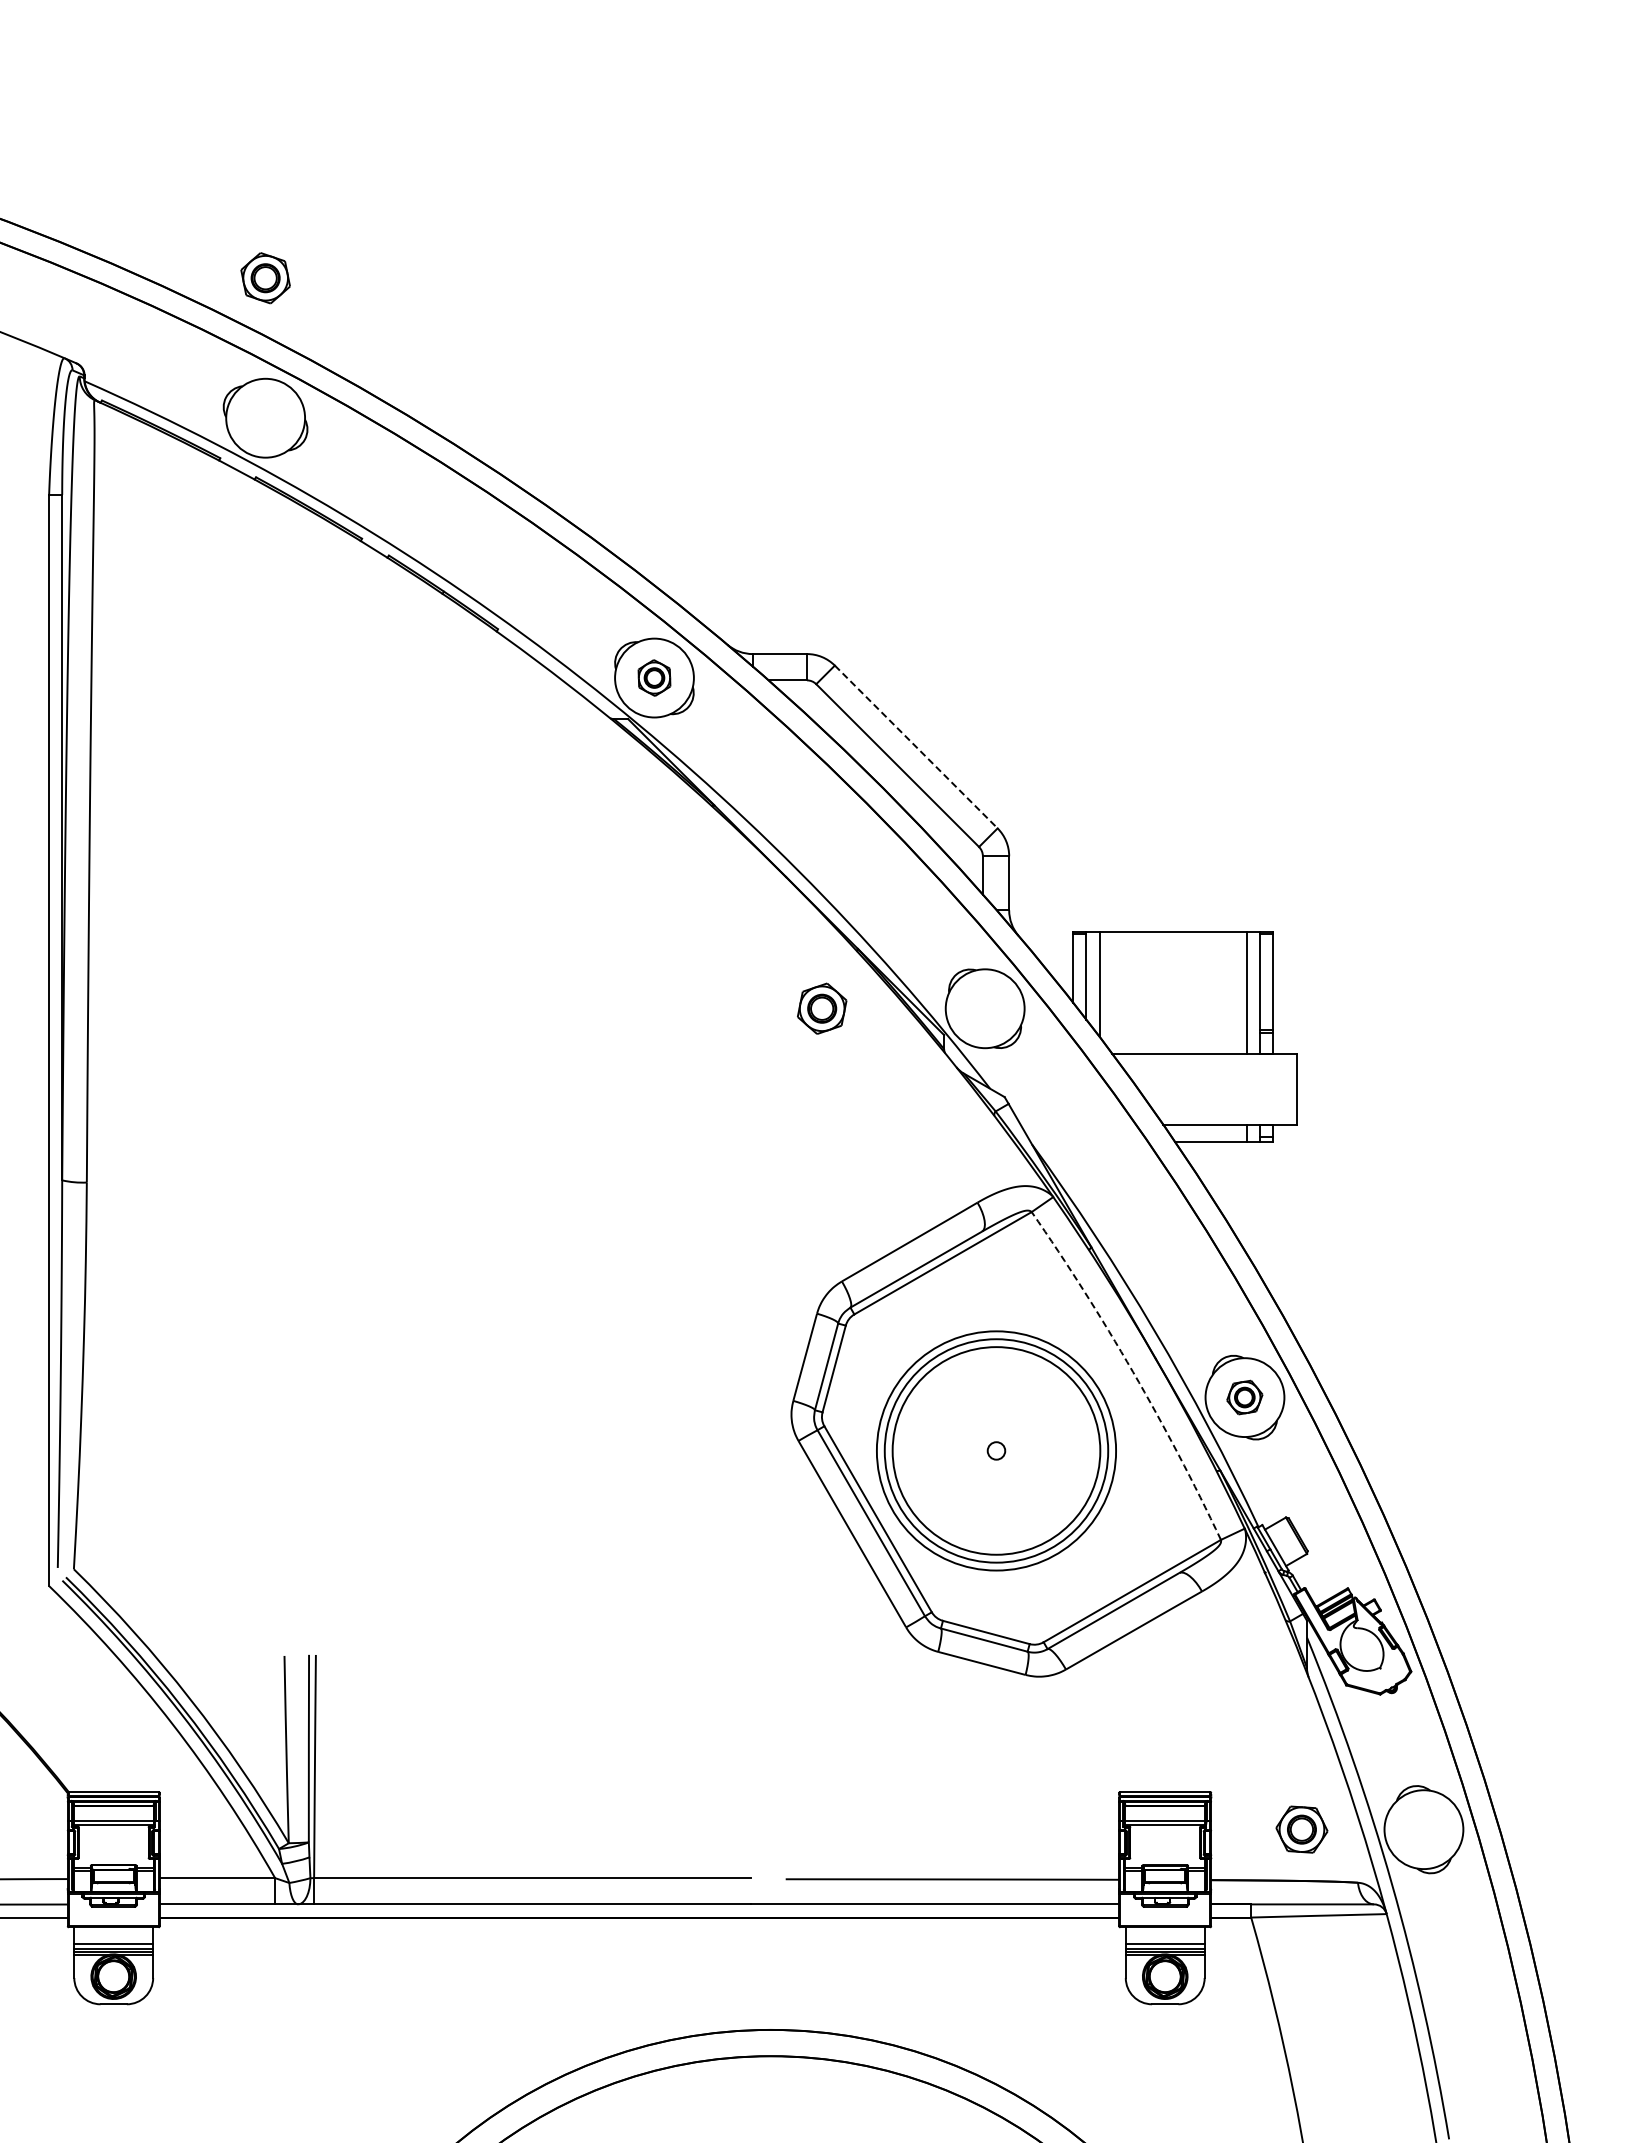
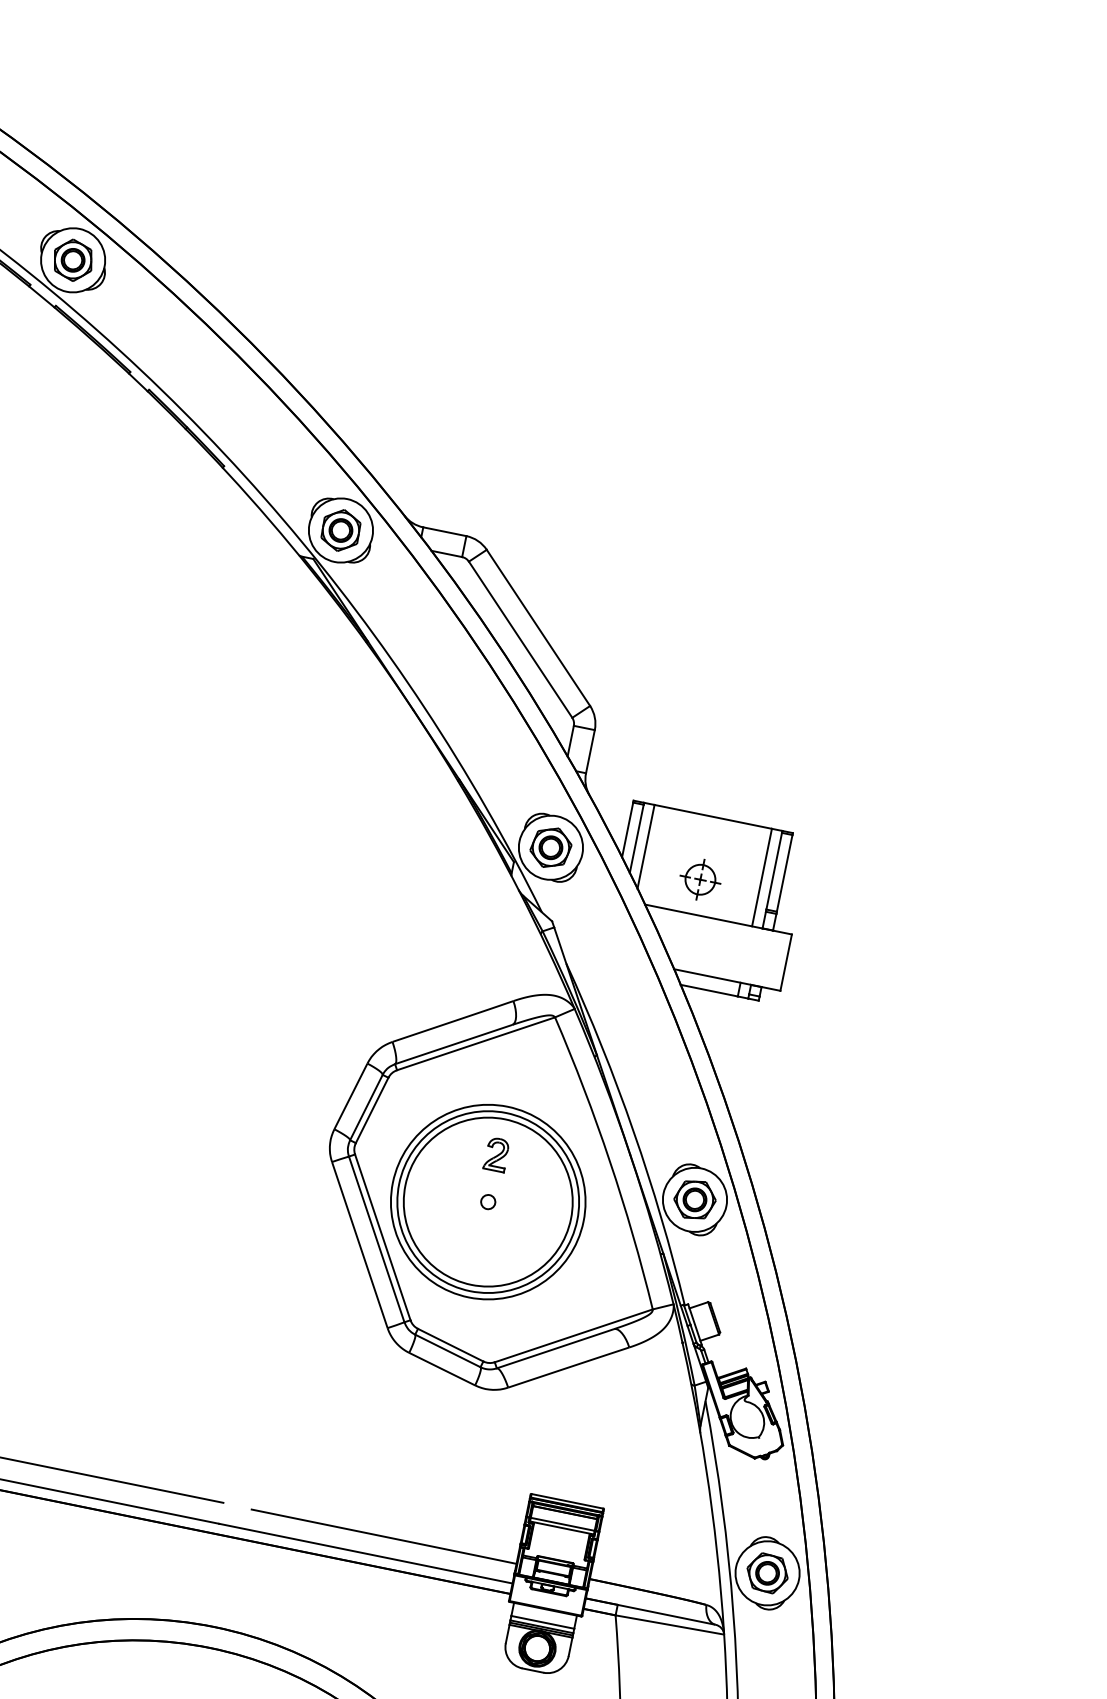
part: (265, 278) -> (72, 260), moved
part: (654, 677) -> (341, 530), size x1.43
line: (916, 747) -> (538, 628), dashed -> solid
part: (822, 1008) -> (551, 847), moved
part: (1172, 1010) -> (699, 879), added
arc: (1133, 1372) -> (610, 1161), dashed -> solid
part: (994, 1391) -> (496, 1154), added
part: (1244, 1397) -> (694, 1199), size x1.43
part: (1301, 1829) -> (767, 1573), moved

